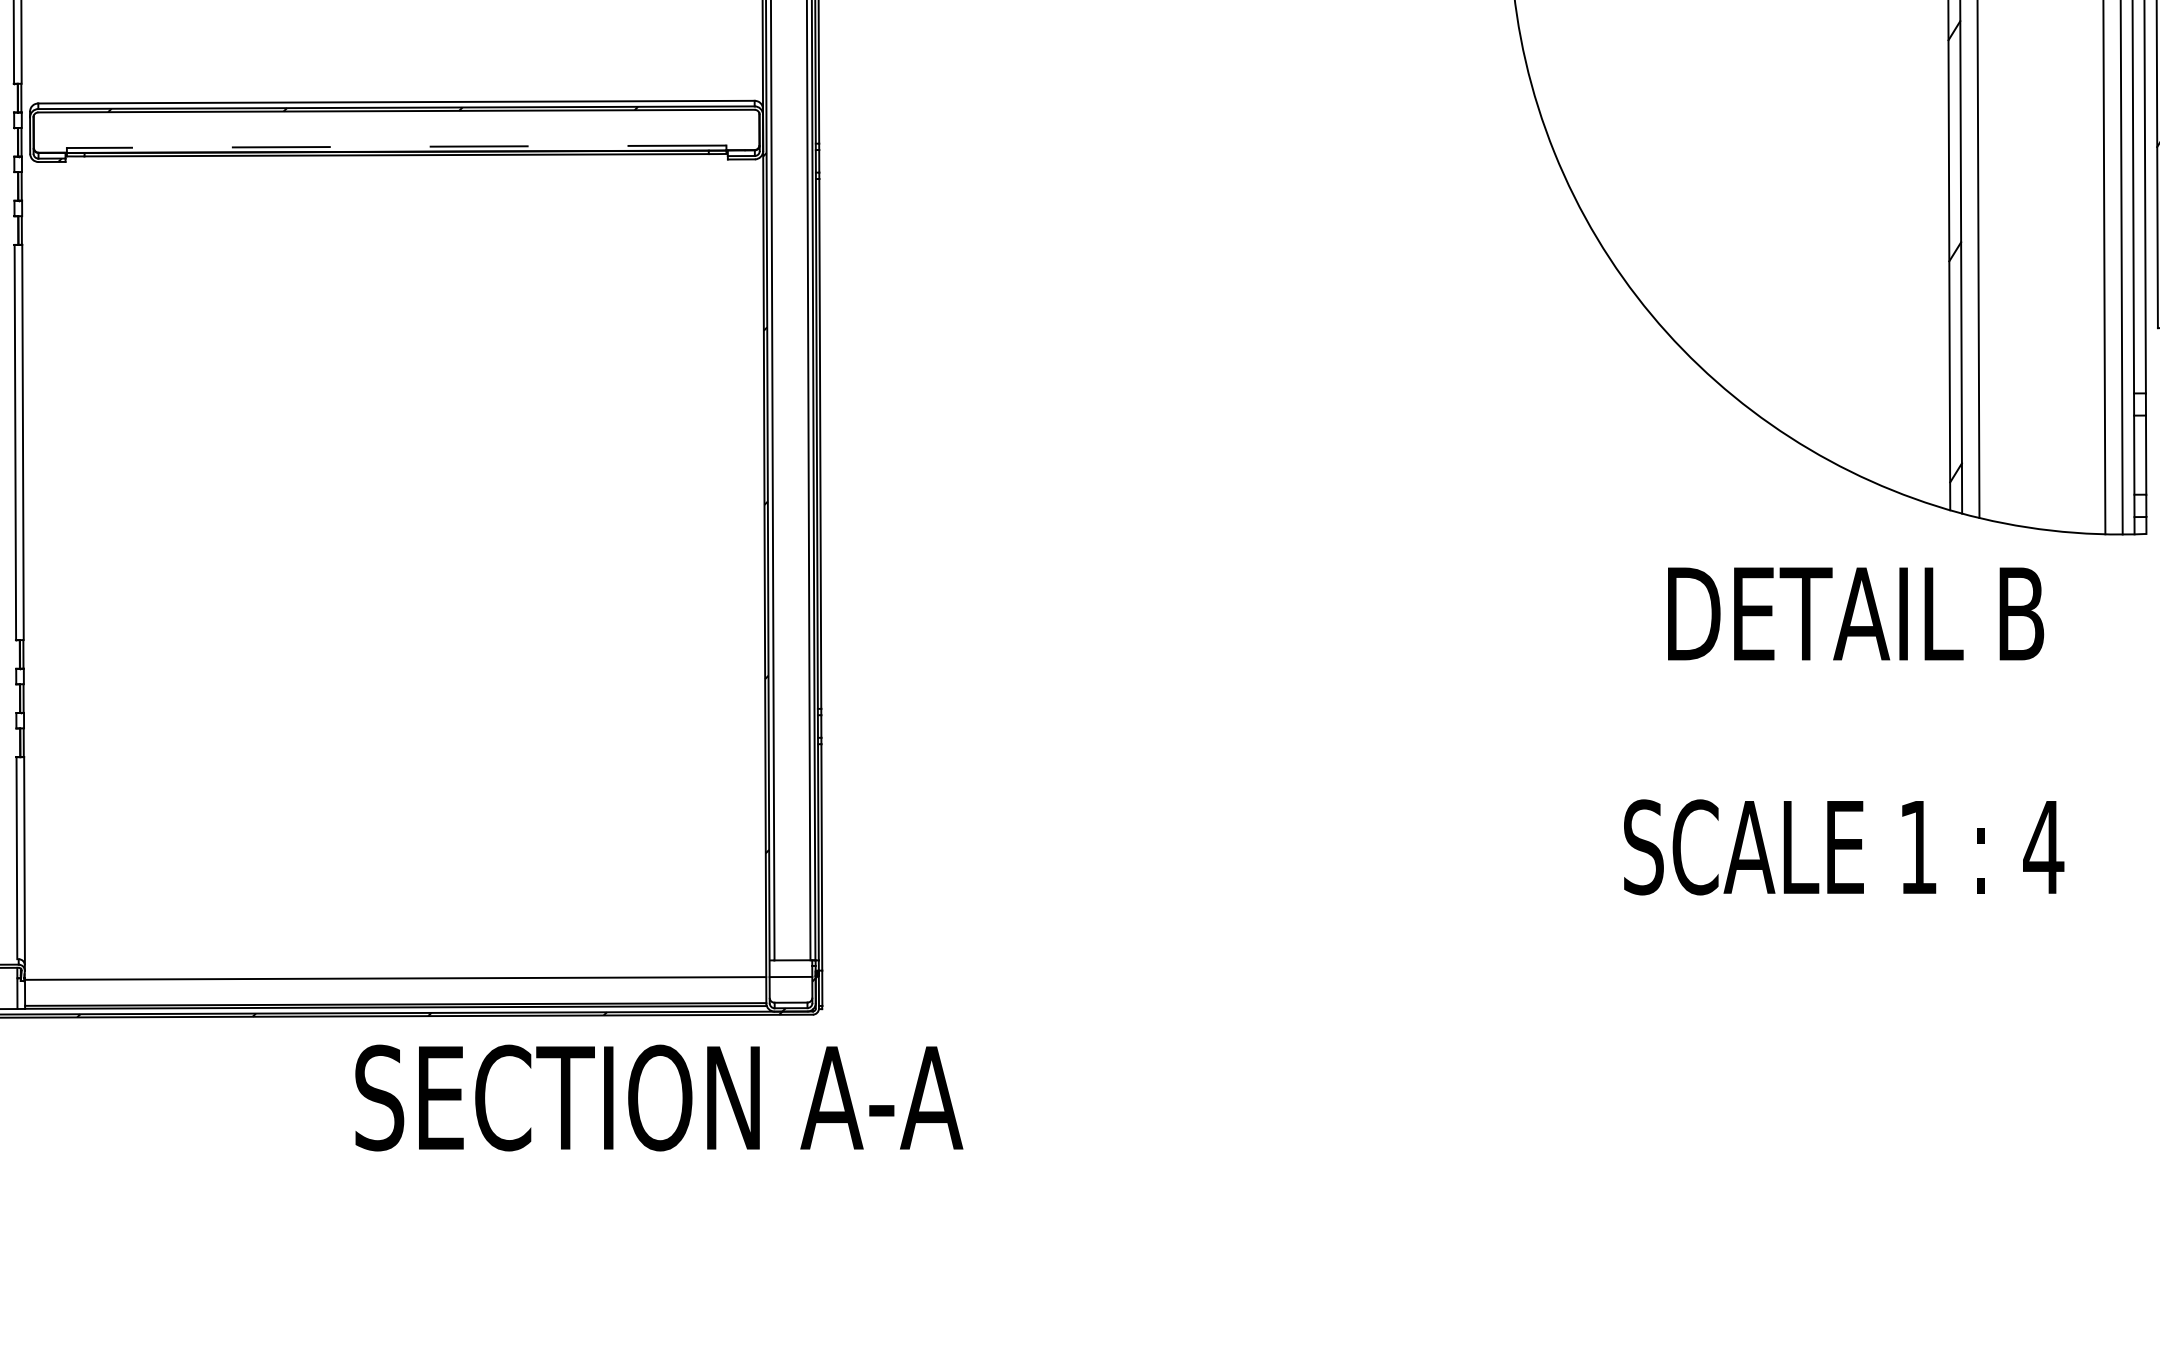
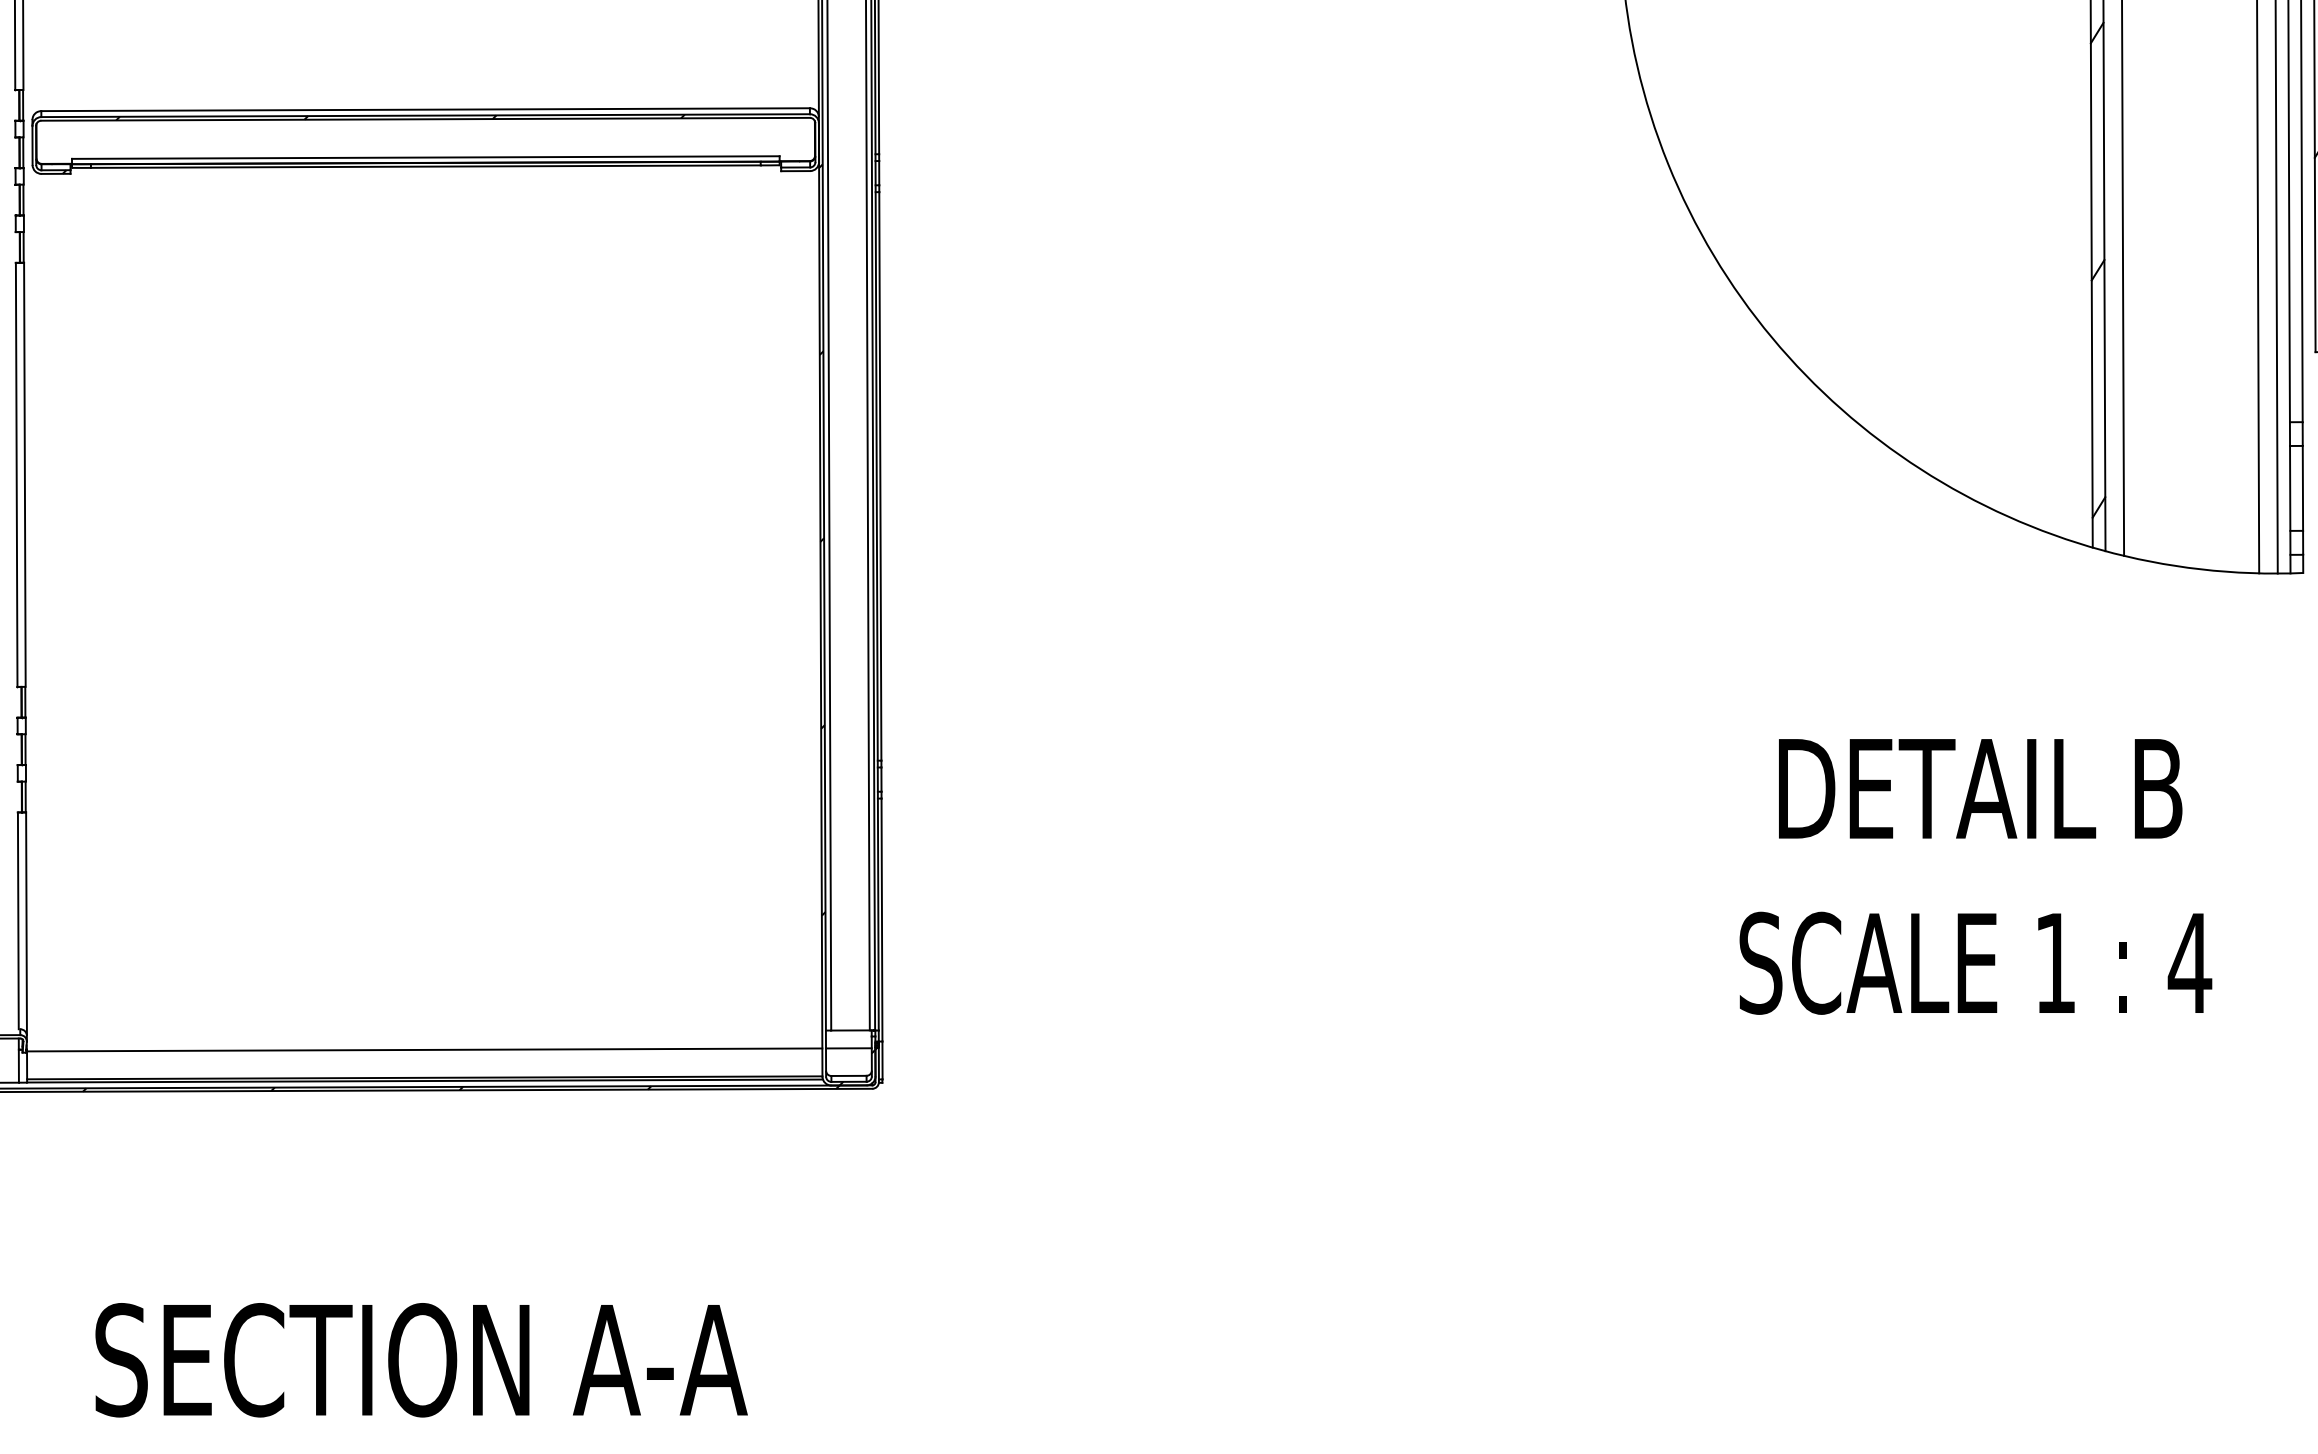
line: (396, 146) -> (425, 157), dashed -> solid
text: (1855, 613) -> (1980, 788), moved
text: (1843, 846) -> (1975, 962), moved
text: (659, 1098) -> (421, 1360), moved

